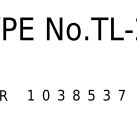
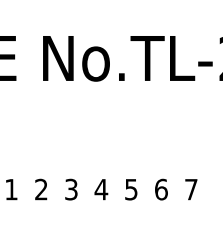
text: (45, 94) -> (40, 188), 0 -> 2
text: (76, 94) -> (101, 188), 8 -> 4
text: (106, 94) -> (160, 188), 3 -> 6

